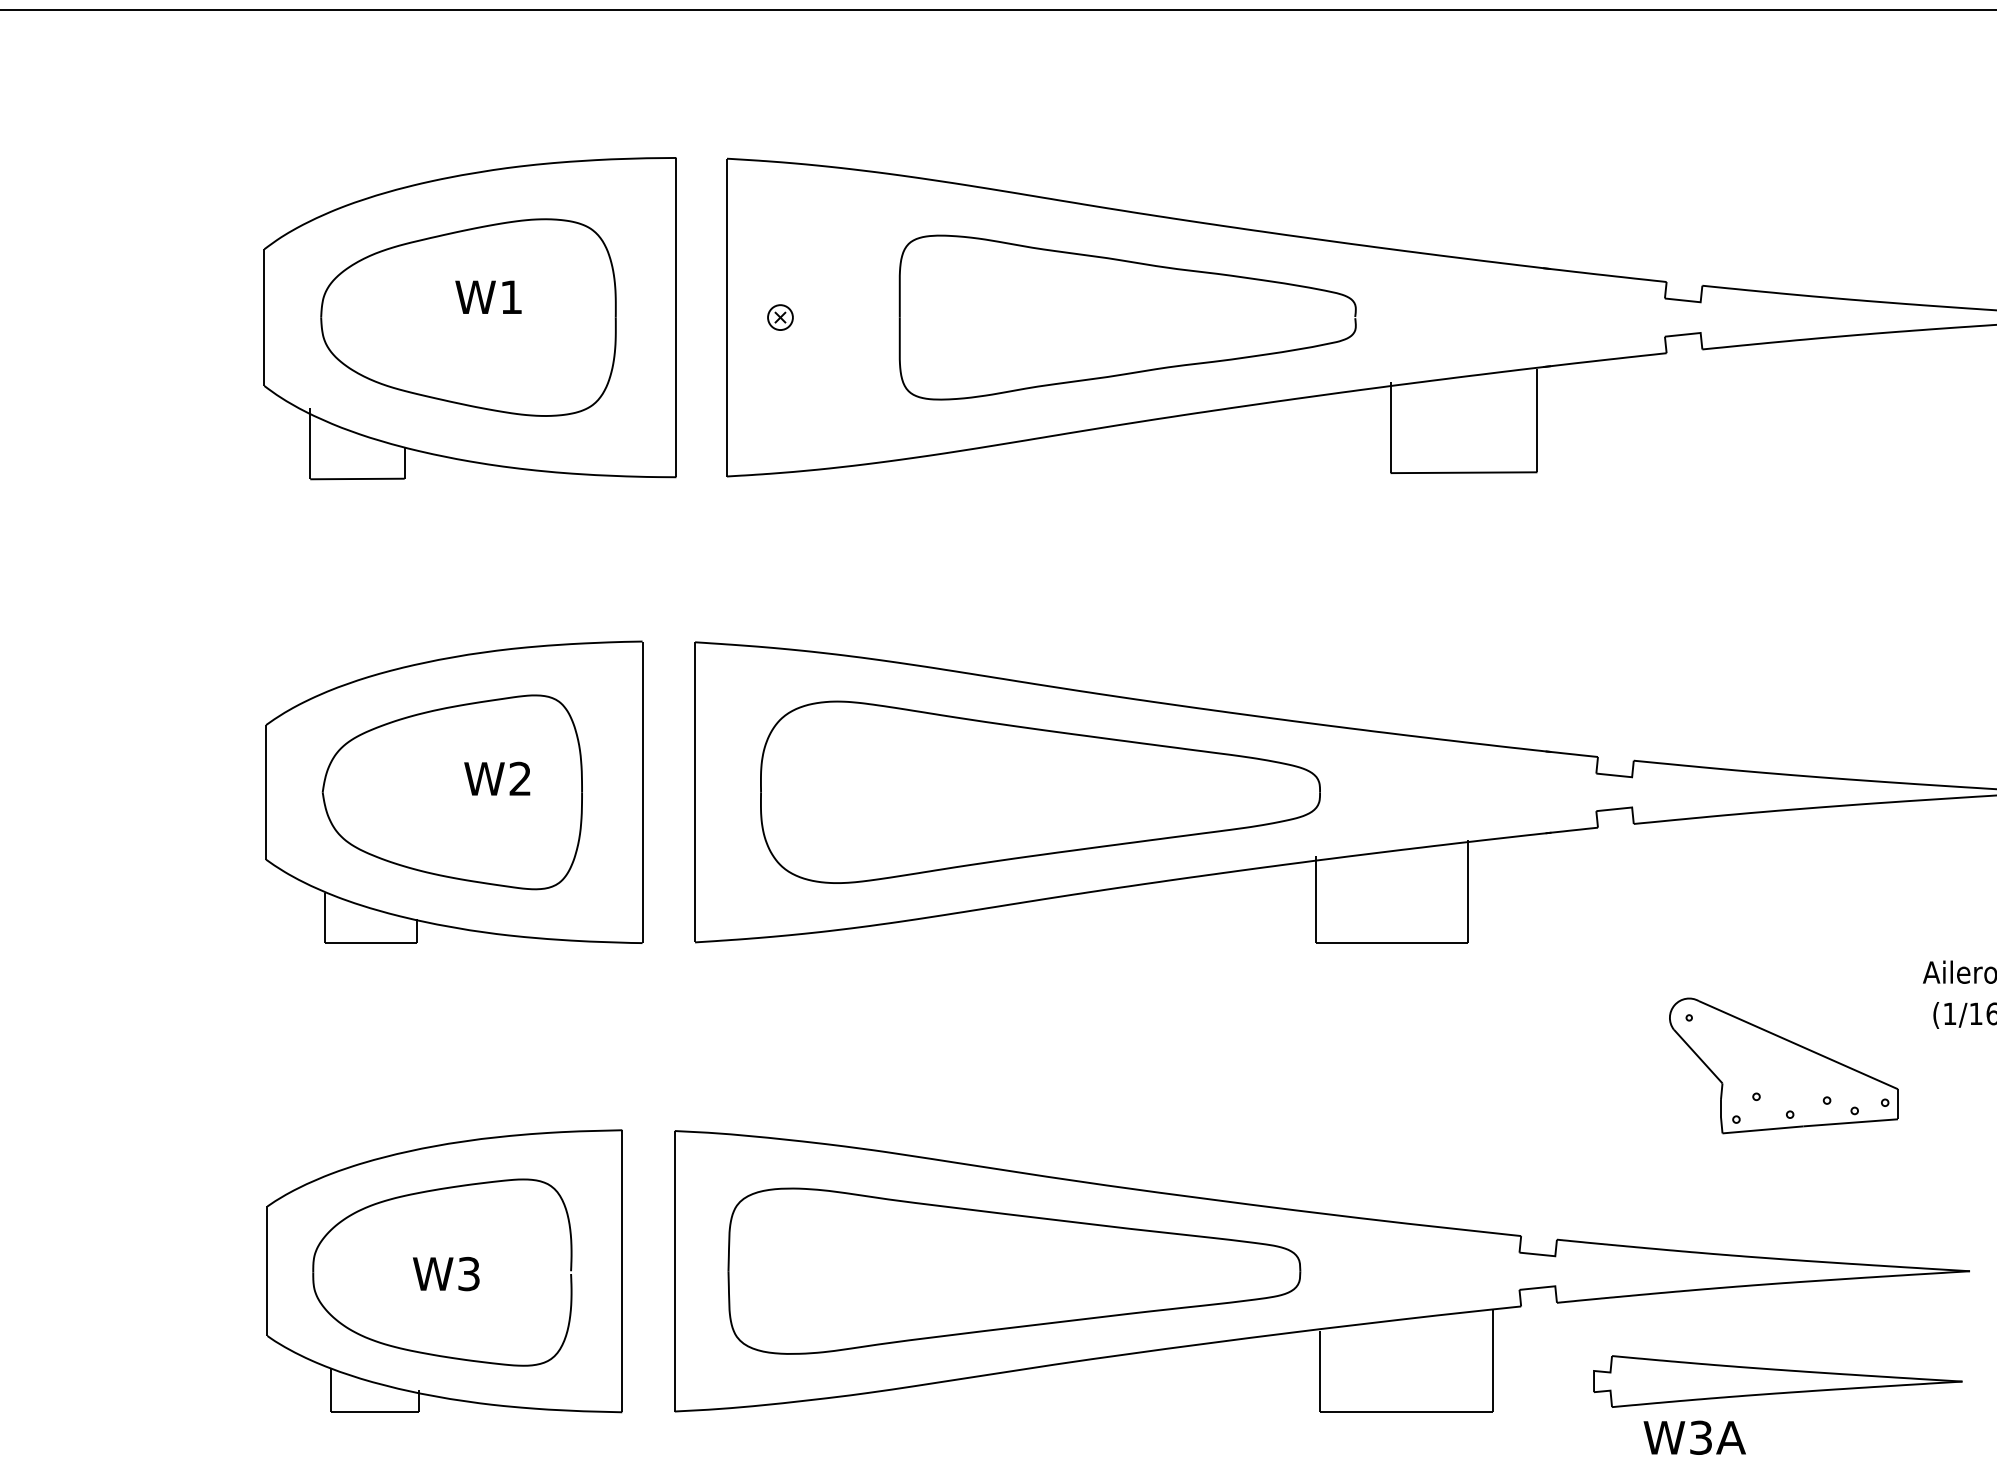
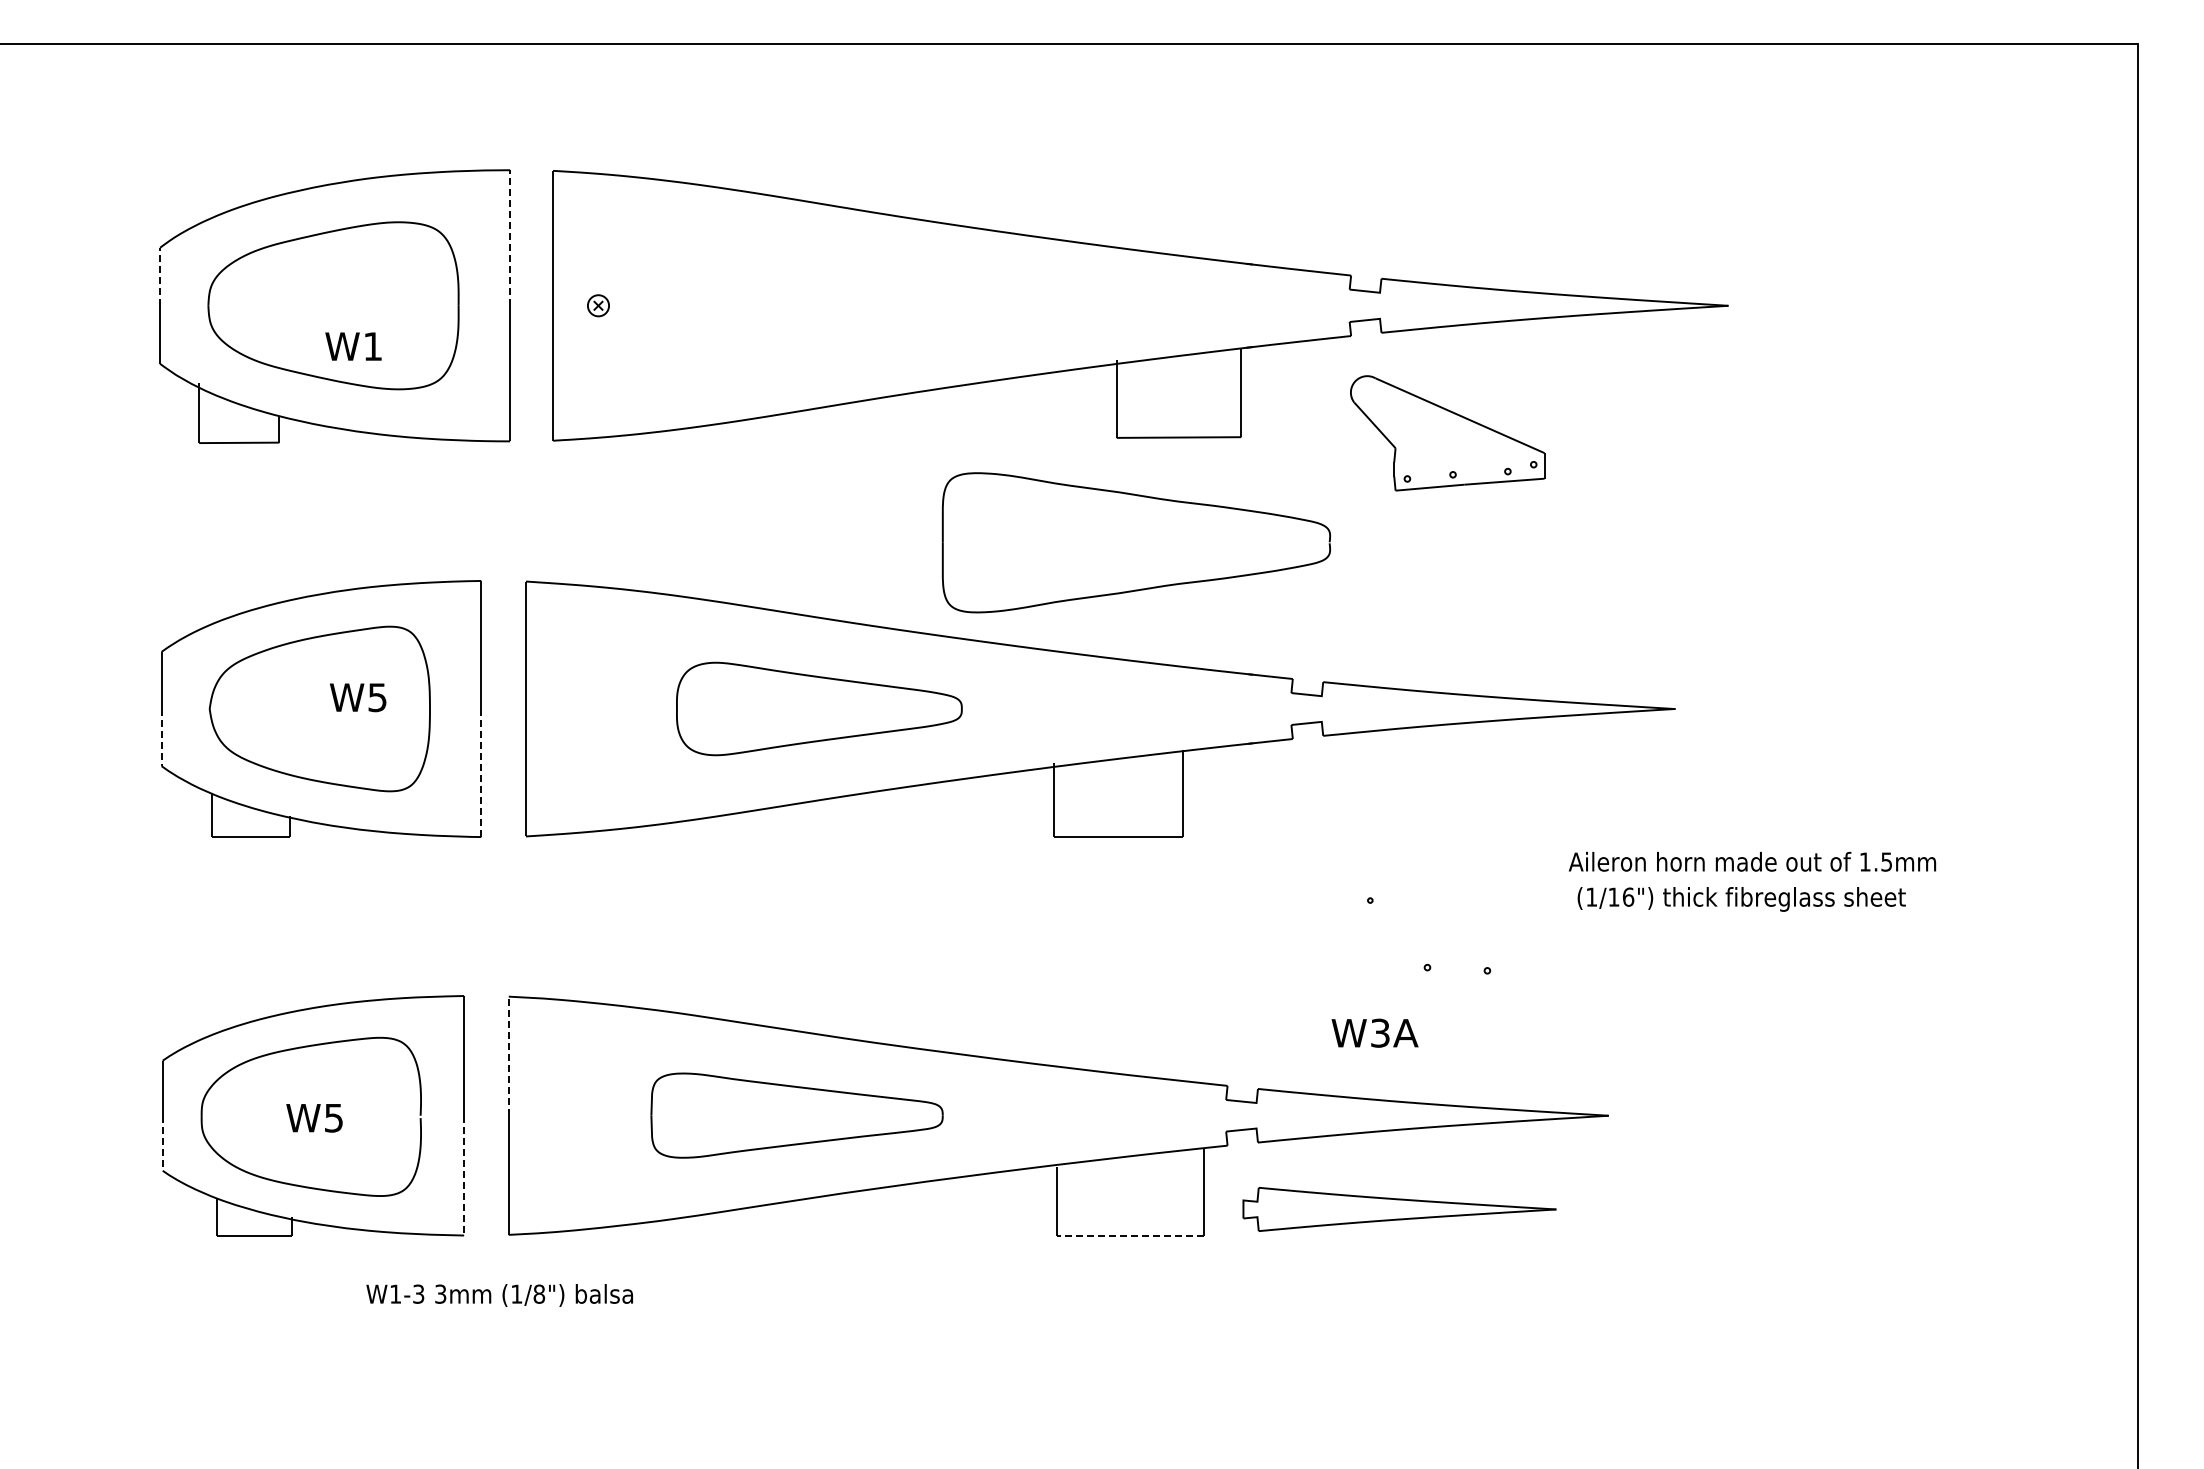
line: (676, 238) -> (510, 238), solid -> dashed
line: (264, 283) -> (160, 276), solid -> dashed
text: (488, 297) -> (353, 346), moved
part: (1127, 317) -> (1136, 542), moved
text: (520, 778) -> (377, 697), W2 -> W5
part: (1040, 791) -> (819, 708), size x0.6
line: (265, 825) -> (161, 737), solid -> dashed
line: (642, 868) -> (481, 773), solid -> dashed
part: (1783, 1066) -> (1447, 433), moved
line: (674, 1201) -> (508, 1056), solid -> dashed
part: (1013, 1270) -> (796, 1115), size x0.6
text: (468, 1273) -> (333, 1117), W3 -> W5
line: (267, 1303) -> (162, 1143), solid -> dashed
line: (622, 1341) -> (464, 1175), solid -> dashed
part: (1777, 1380) -> (1399, 1208), moved
line: (1405, 1412) -> (1129, 1235), solid -> dashed
text: (1694, 1436) -> (1374, 1032), moved

